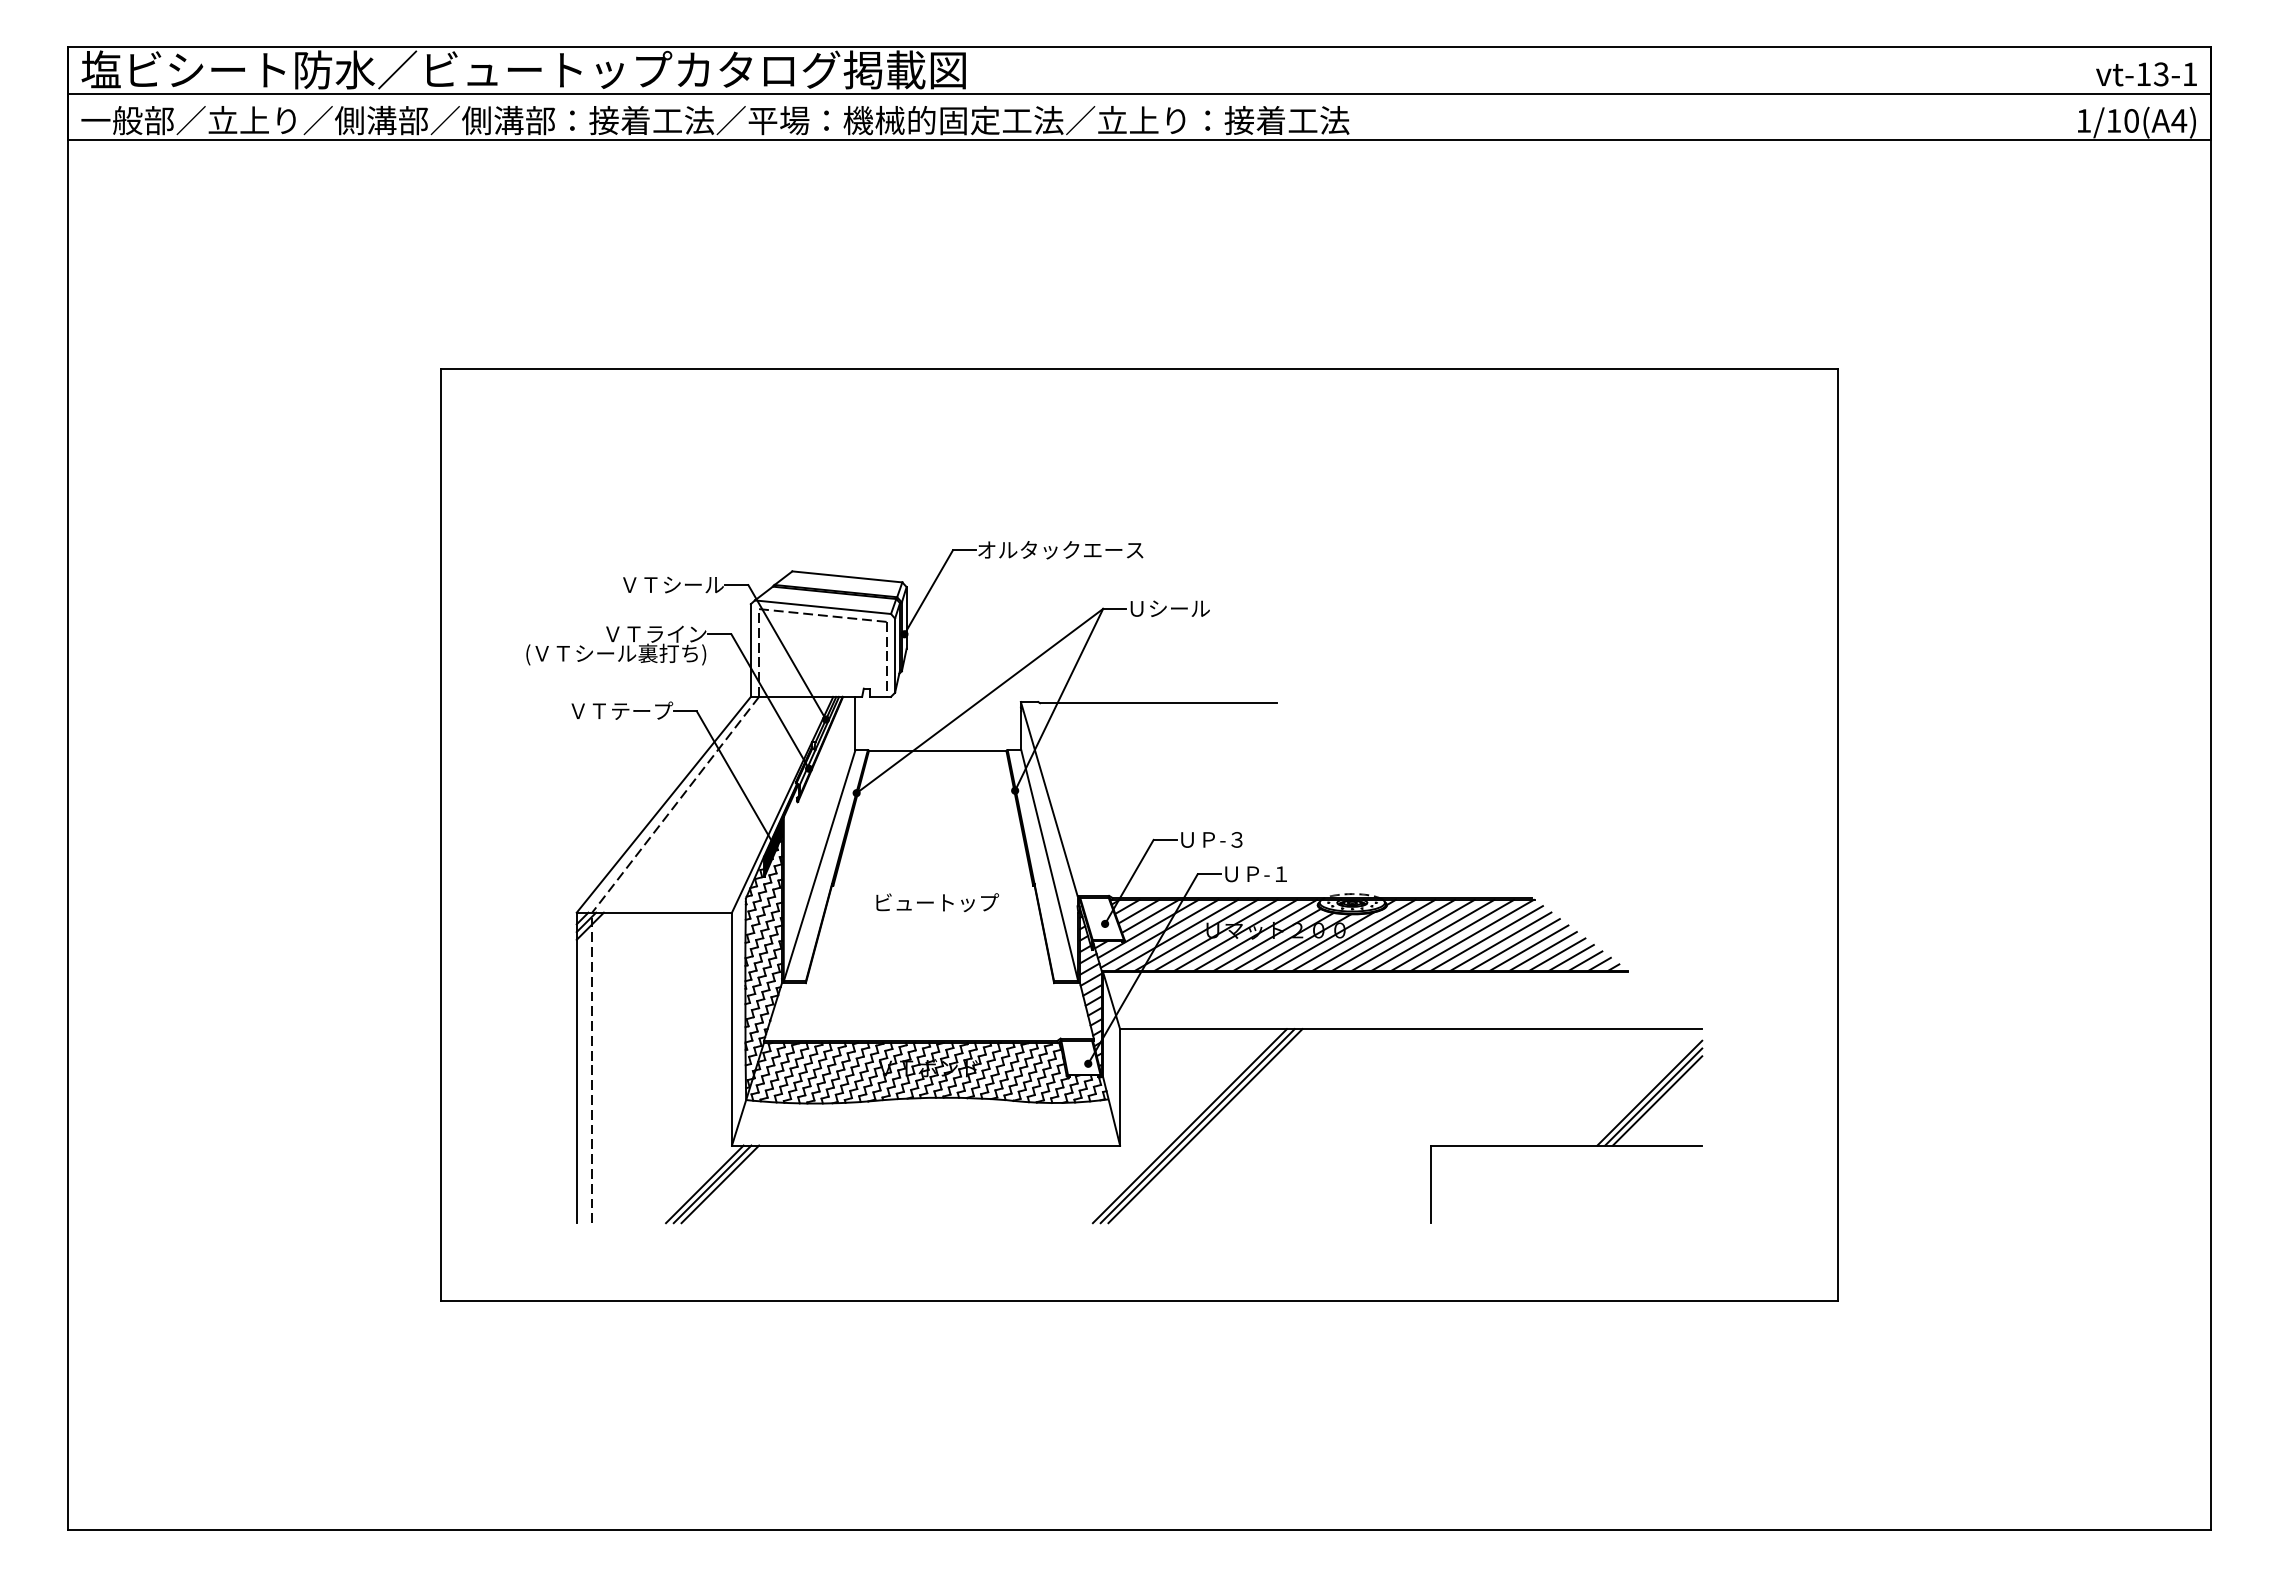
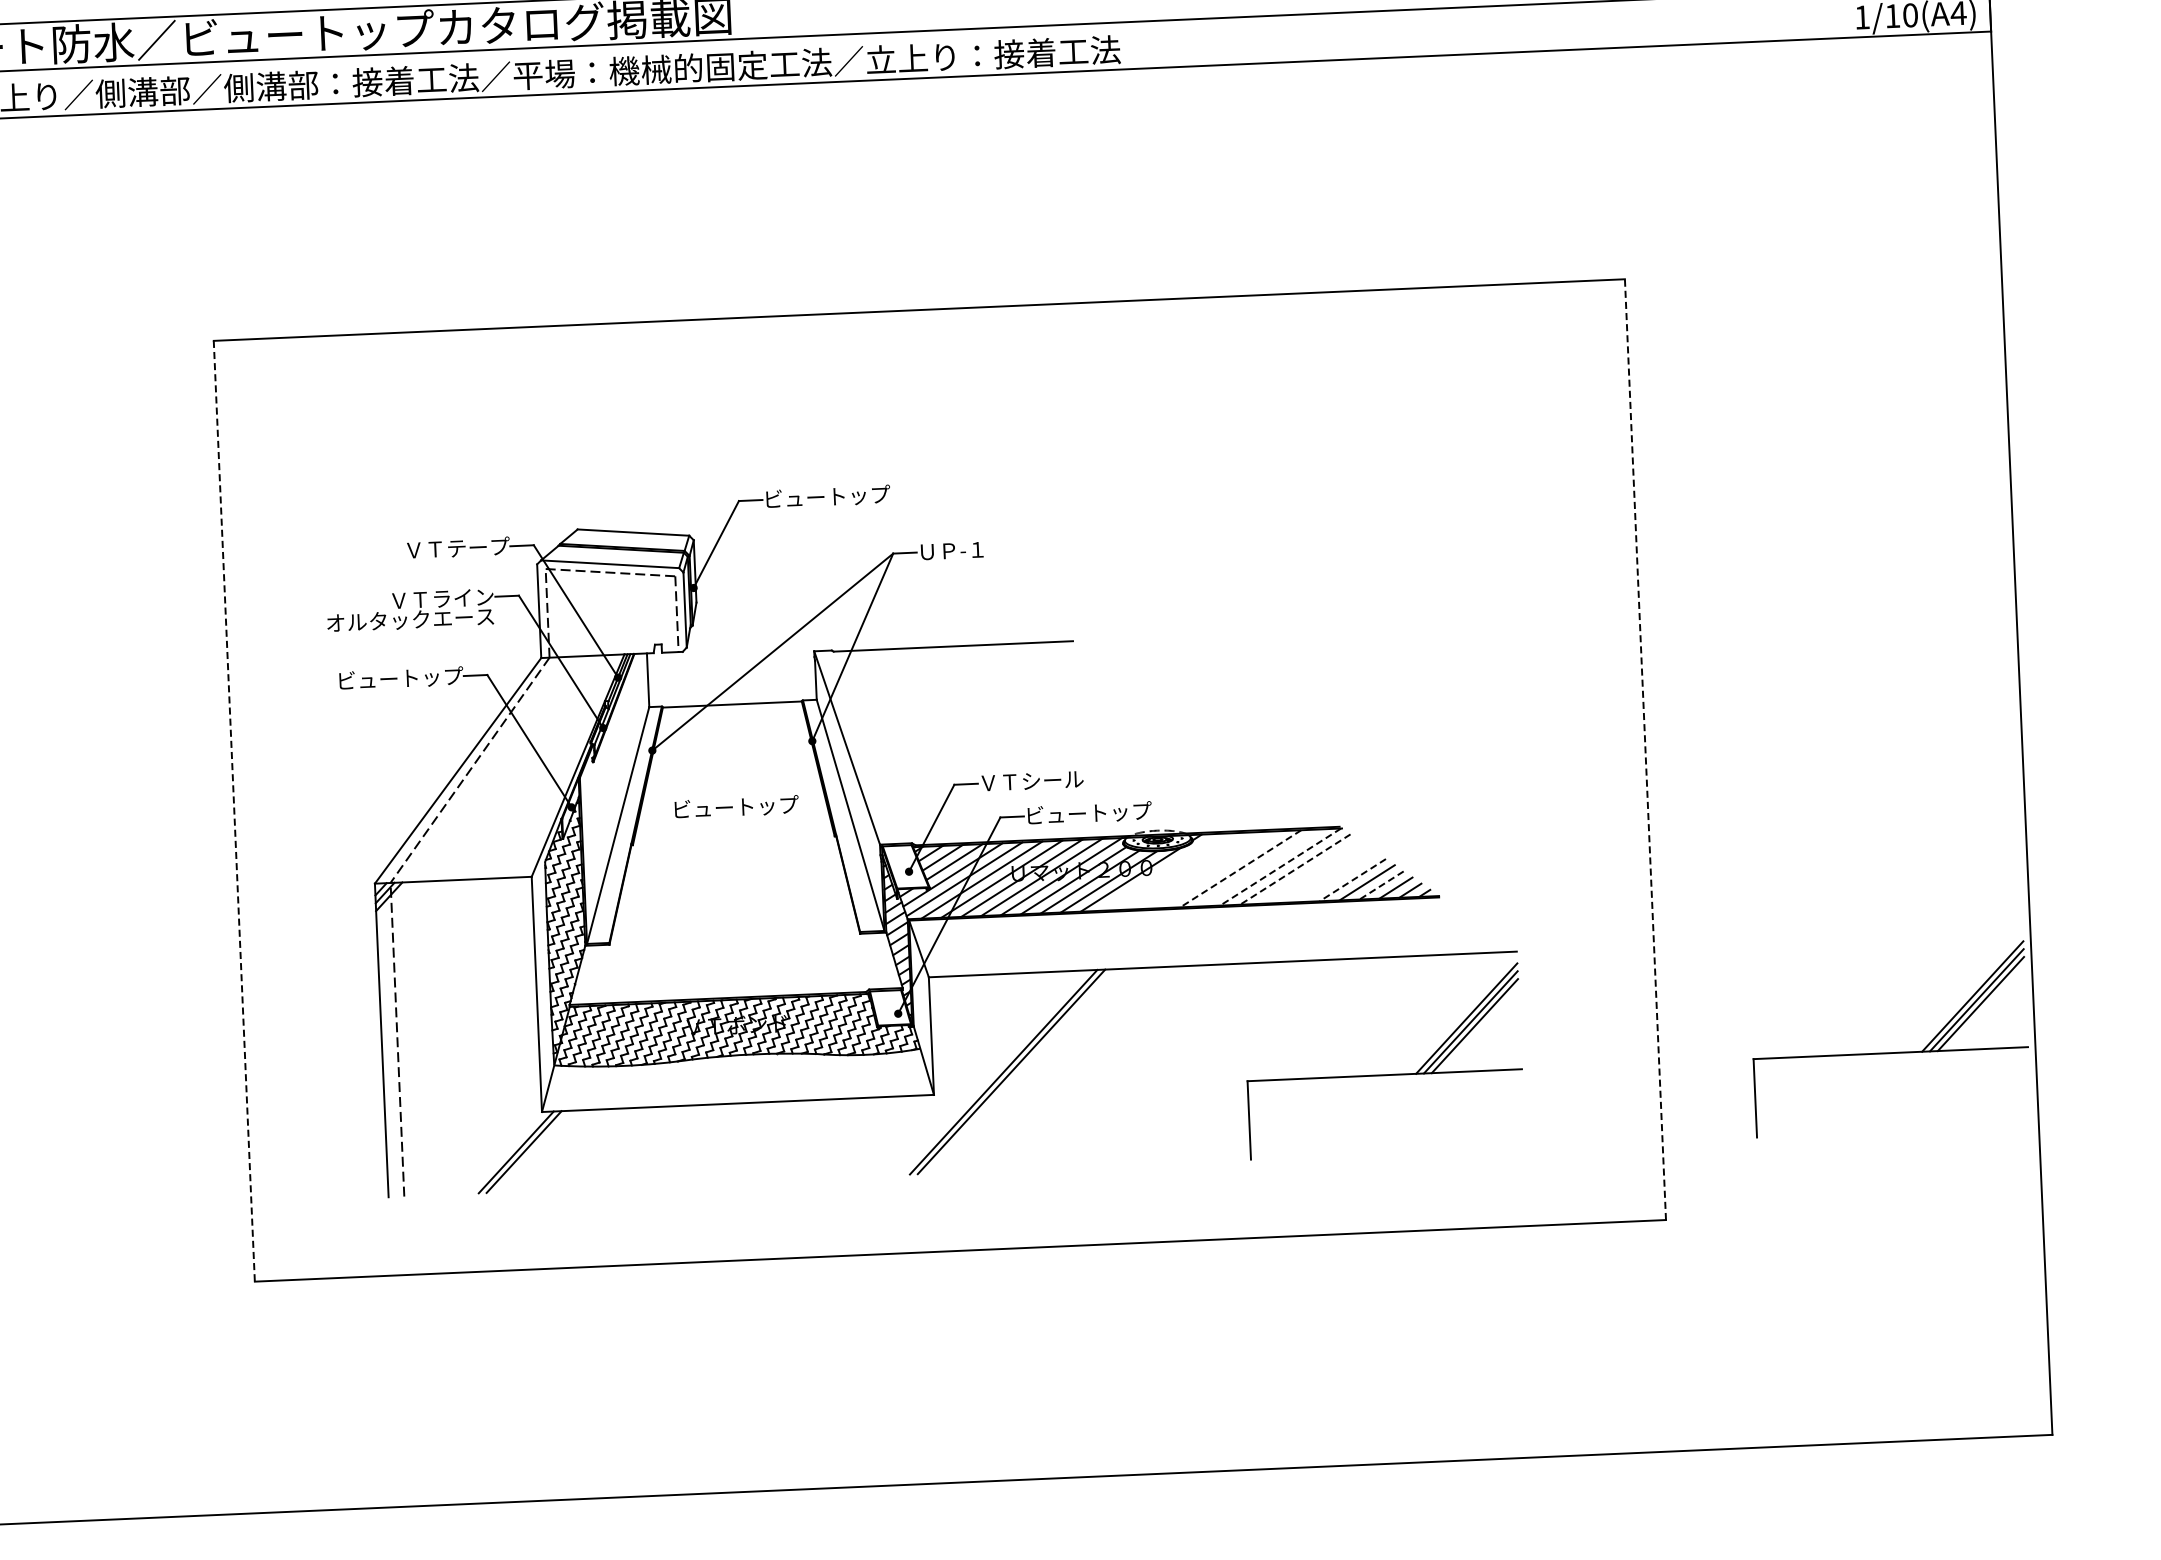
text: (1060, 549) -> (847, 495), オルタックエース -> ビュートップ
text: (693, 584) -> (478, 547), ＶＴシール -> ＶＴテープ
text: (1179, 608) -> (970, 549), Ｕシール -> ＵＰ-１
text: (616, 654) -> (403, 621), (ＶＴシール裏打ち) -> オルタックエース
text: (600, 710) -> (389, 678), ＶＴテープ -> ビュートップ
line: (440, 835) -> (233, 811), solid -> dashed
line: (1838, 835) -> (1645, 750), solid -> dashed
text: (1230, 839) -> (1032, 780), ＵＰ-３ -> ＶＴシール
fill: (773, 846) -> (570, 808), removed
text: (1286, 873) -> (1090, 812), ＵＰ-１ -> ビュートップ
text: (937, 902) -> (736, 806), moved
line: (1353, 934) -> (1160, 871), removed
line: (1373, 934) -> (1180, 870), removed
line: (1393, 934) -> (1200, 869), removed
line: (1412, 934) -> (1220, 868), removed
line: (1452, 934) -> (1260, 867), removed
line: (1433, 935) -> (1241, 868), solid -> dashed
line: (1472, 935) -> (1280, 867), solid -> dashed
line: (1486, 938) -> (1294, 869), solid -> dashed
line: (1500, 941) -> (1309, 872), removed
line: (1514, 944) -> (1323, 874), removed
line: (1528, 947) -> (1337, 876), removed
line: (1543, 951) -> (1353, 880), solid -> dashed
line: (1571, 957) -> (1381, 885), solid -> dashed
line: (1205, 1126) -> (1019, 1071), removed
part: (2067, 1145) -> (1890, 1053), added
line: (720, 1184) -> (532, 1151), removed

